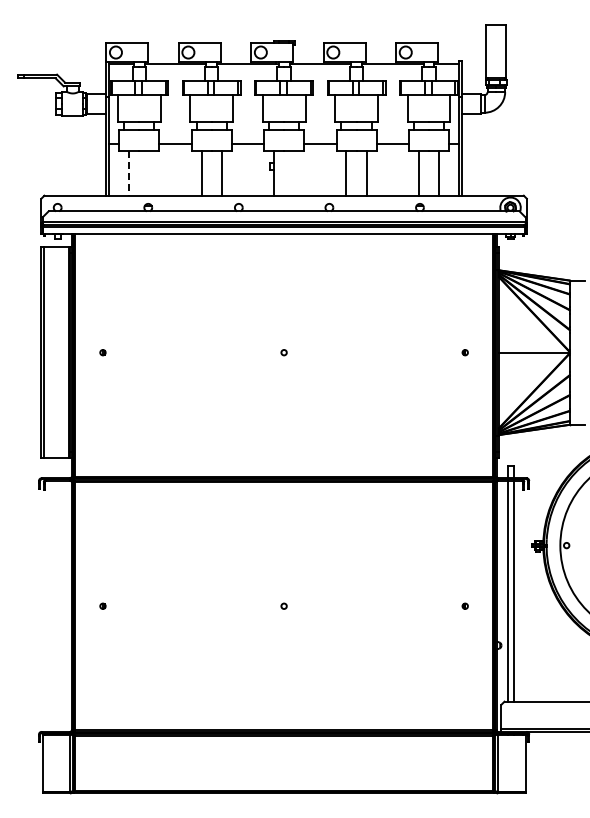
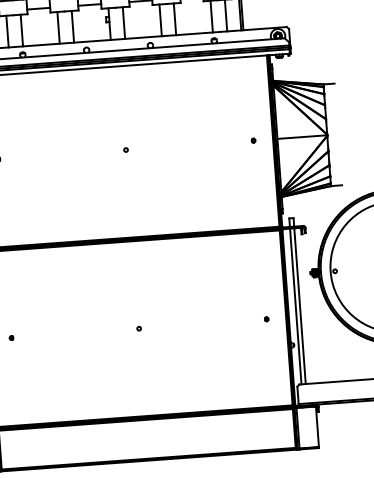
line: (149, 172) -> (21, 30), added
line: (294, 172) -> (124, 22), added
line: (129, 173) -> (7, 31), dashed -> solid

